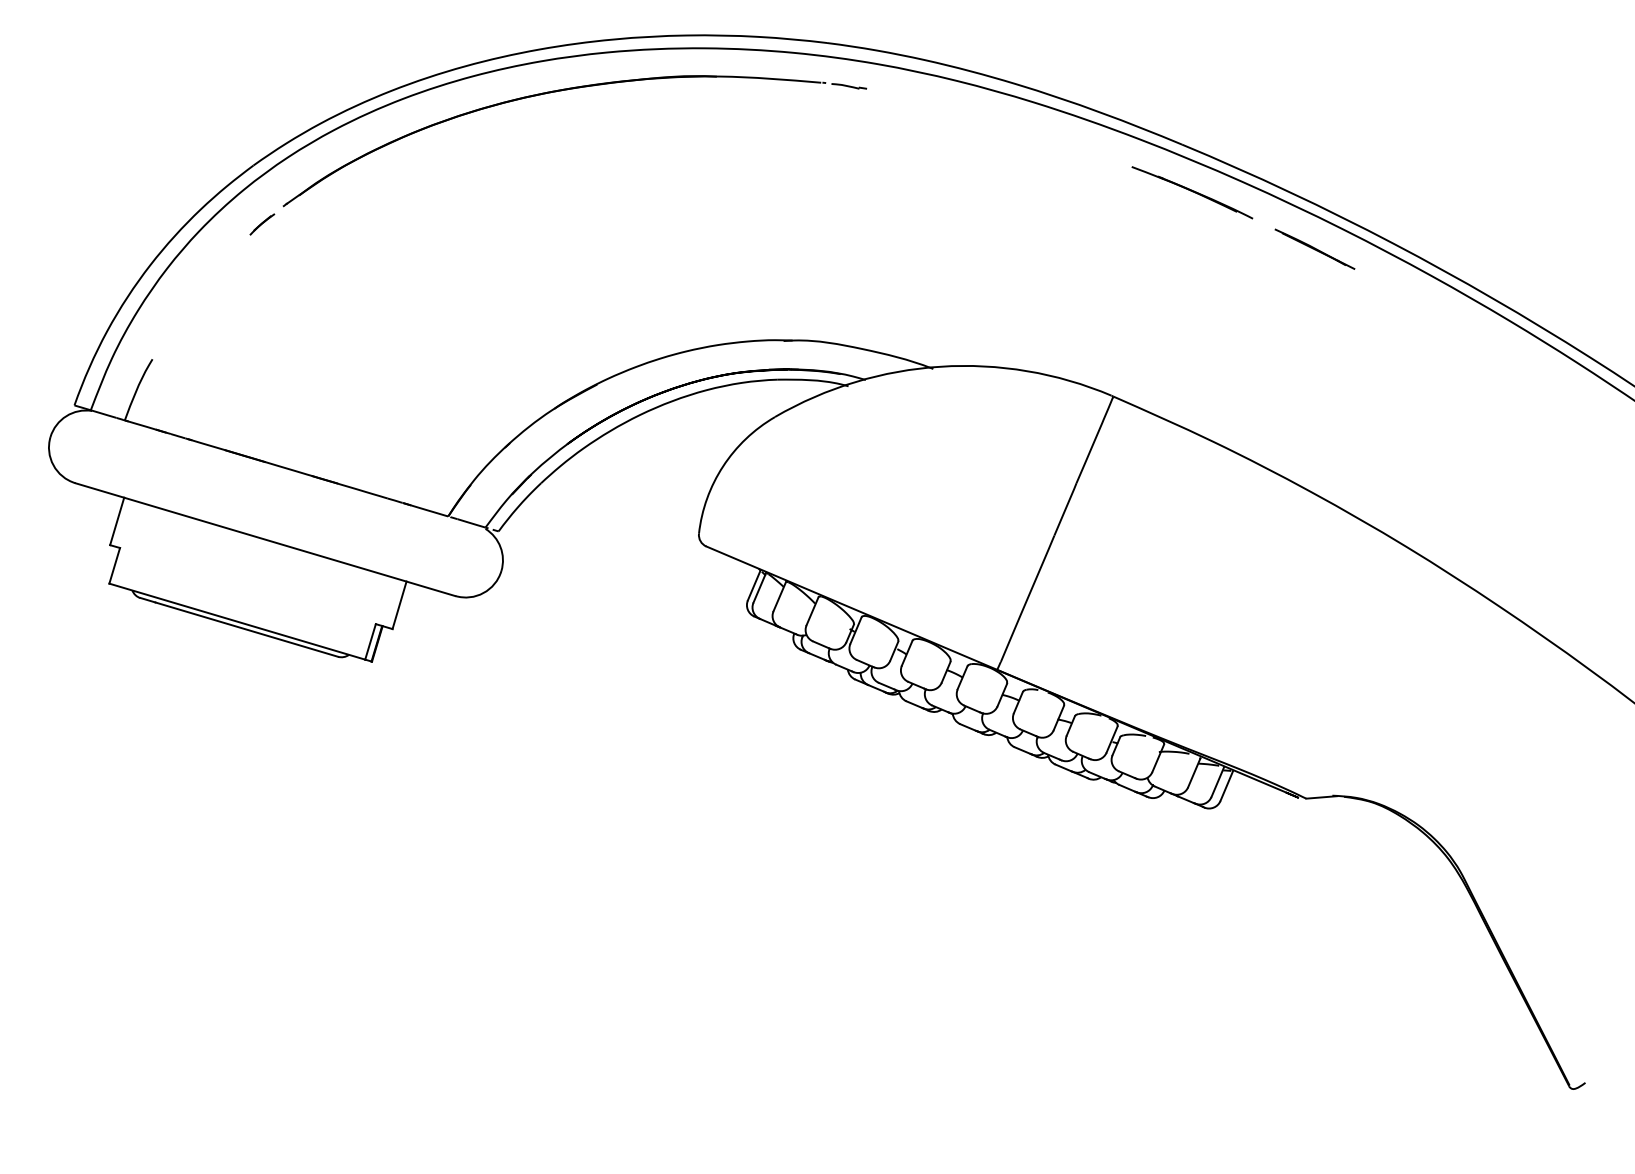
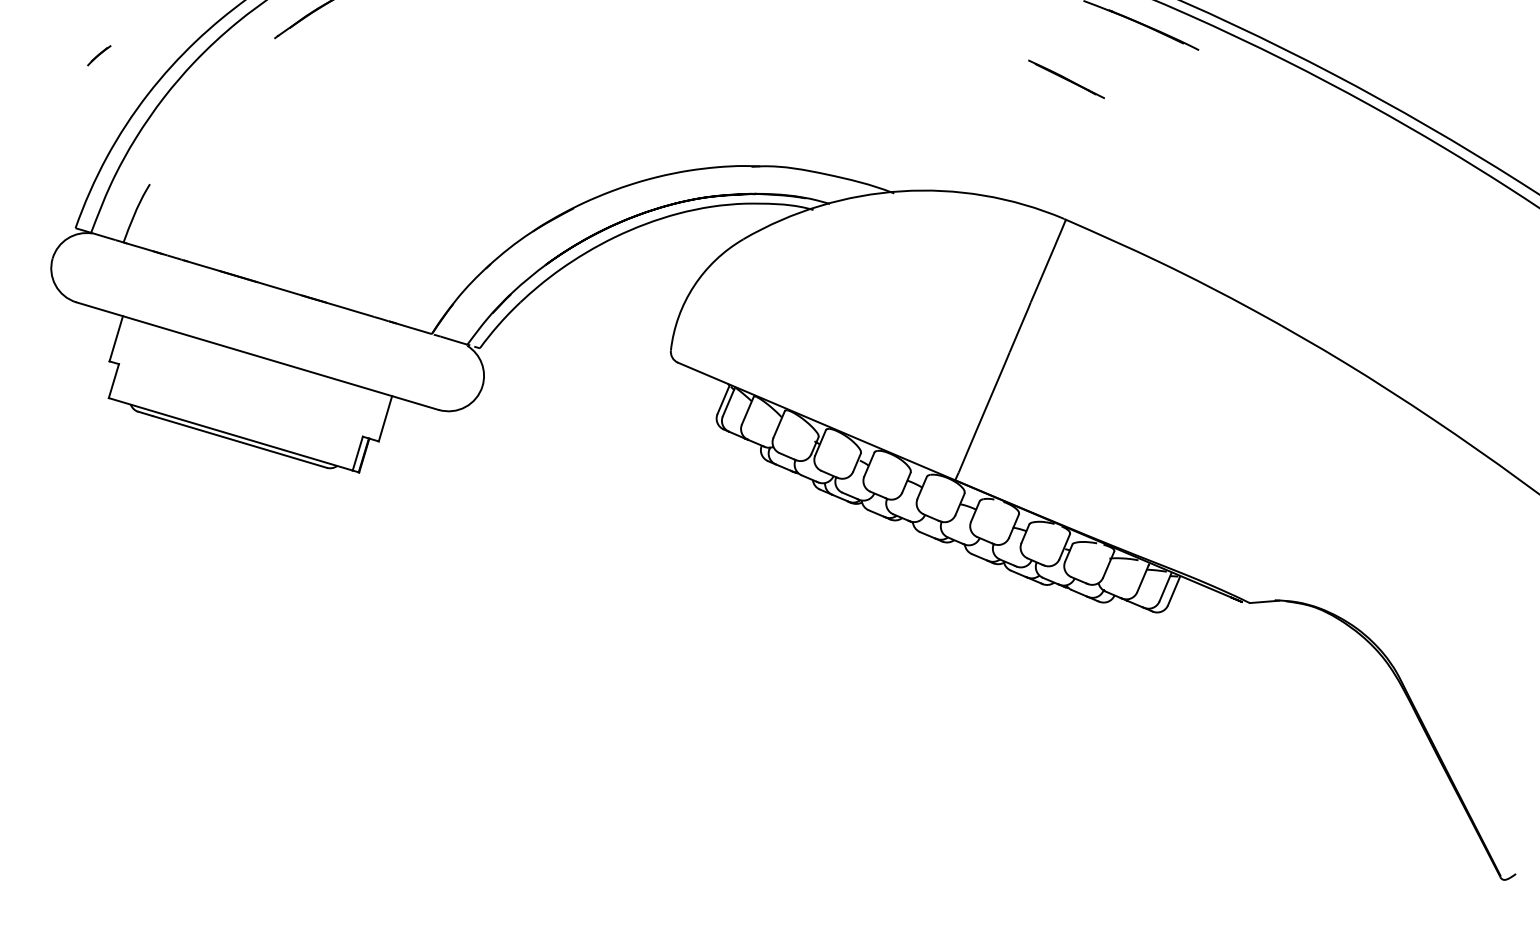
line: (262, 224) -> (99, 55), moved
line: (1314, 248) -> (1066, 78), moved

